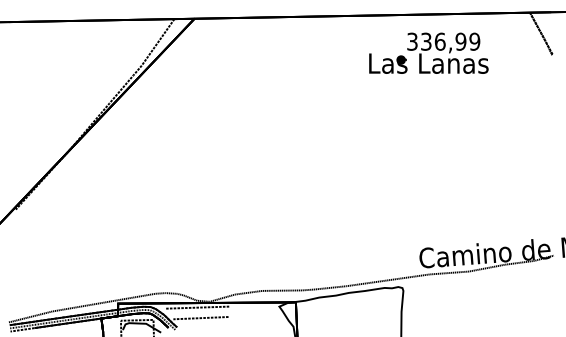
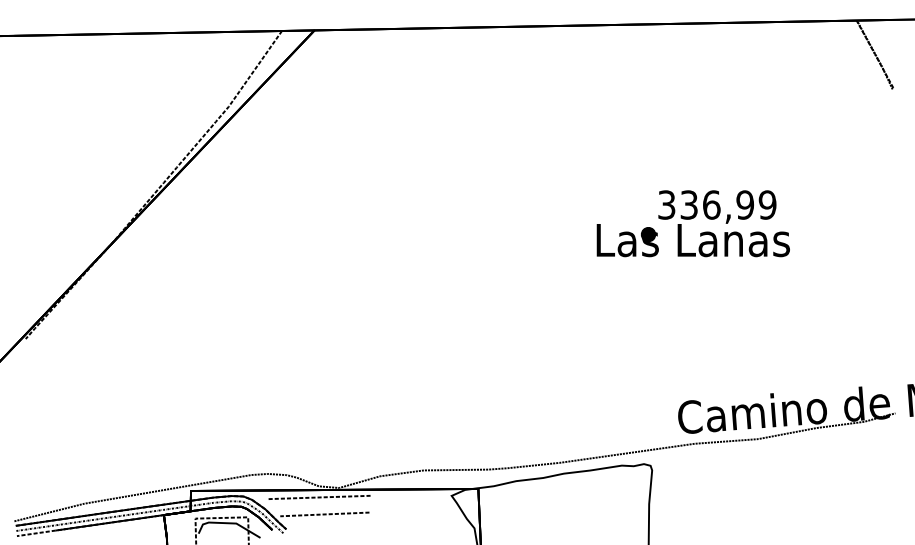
text: (428, 52) -> (692, 222), moved

